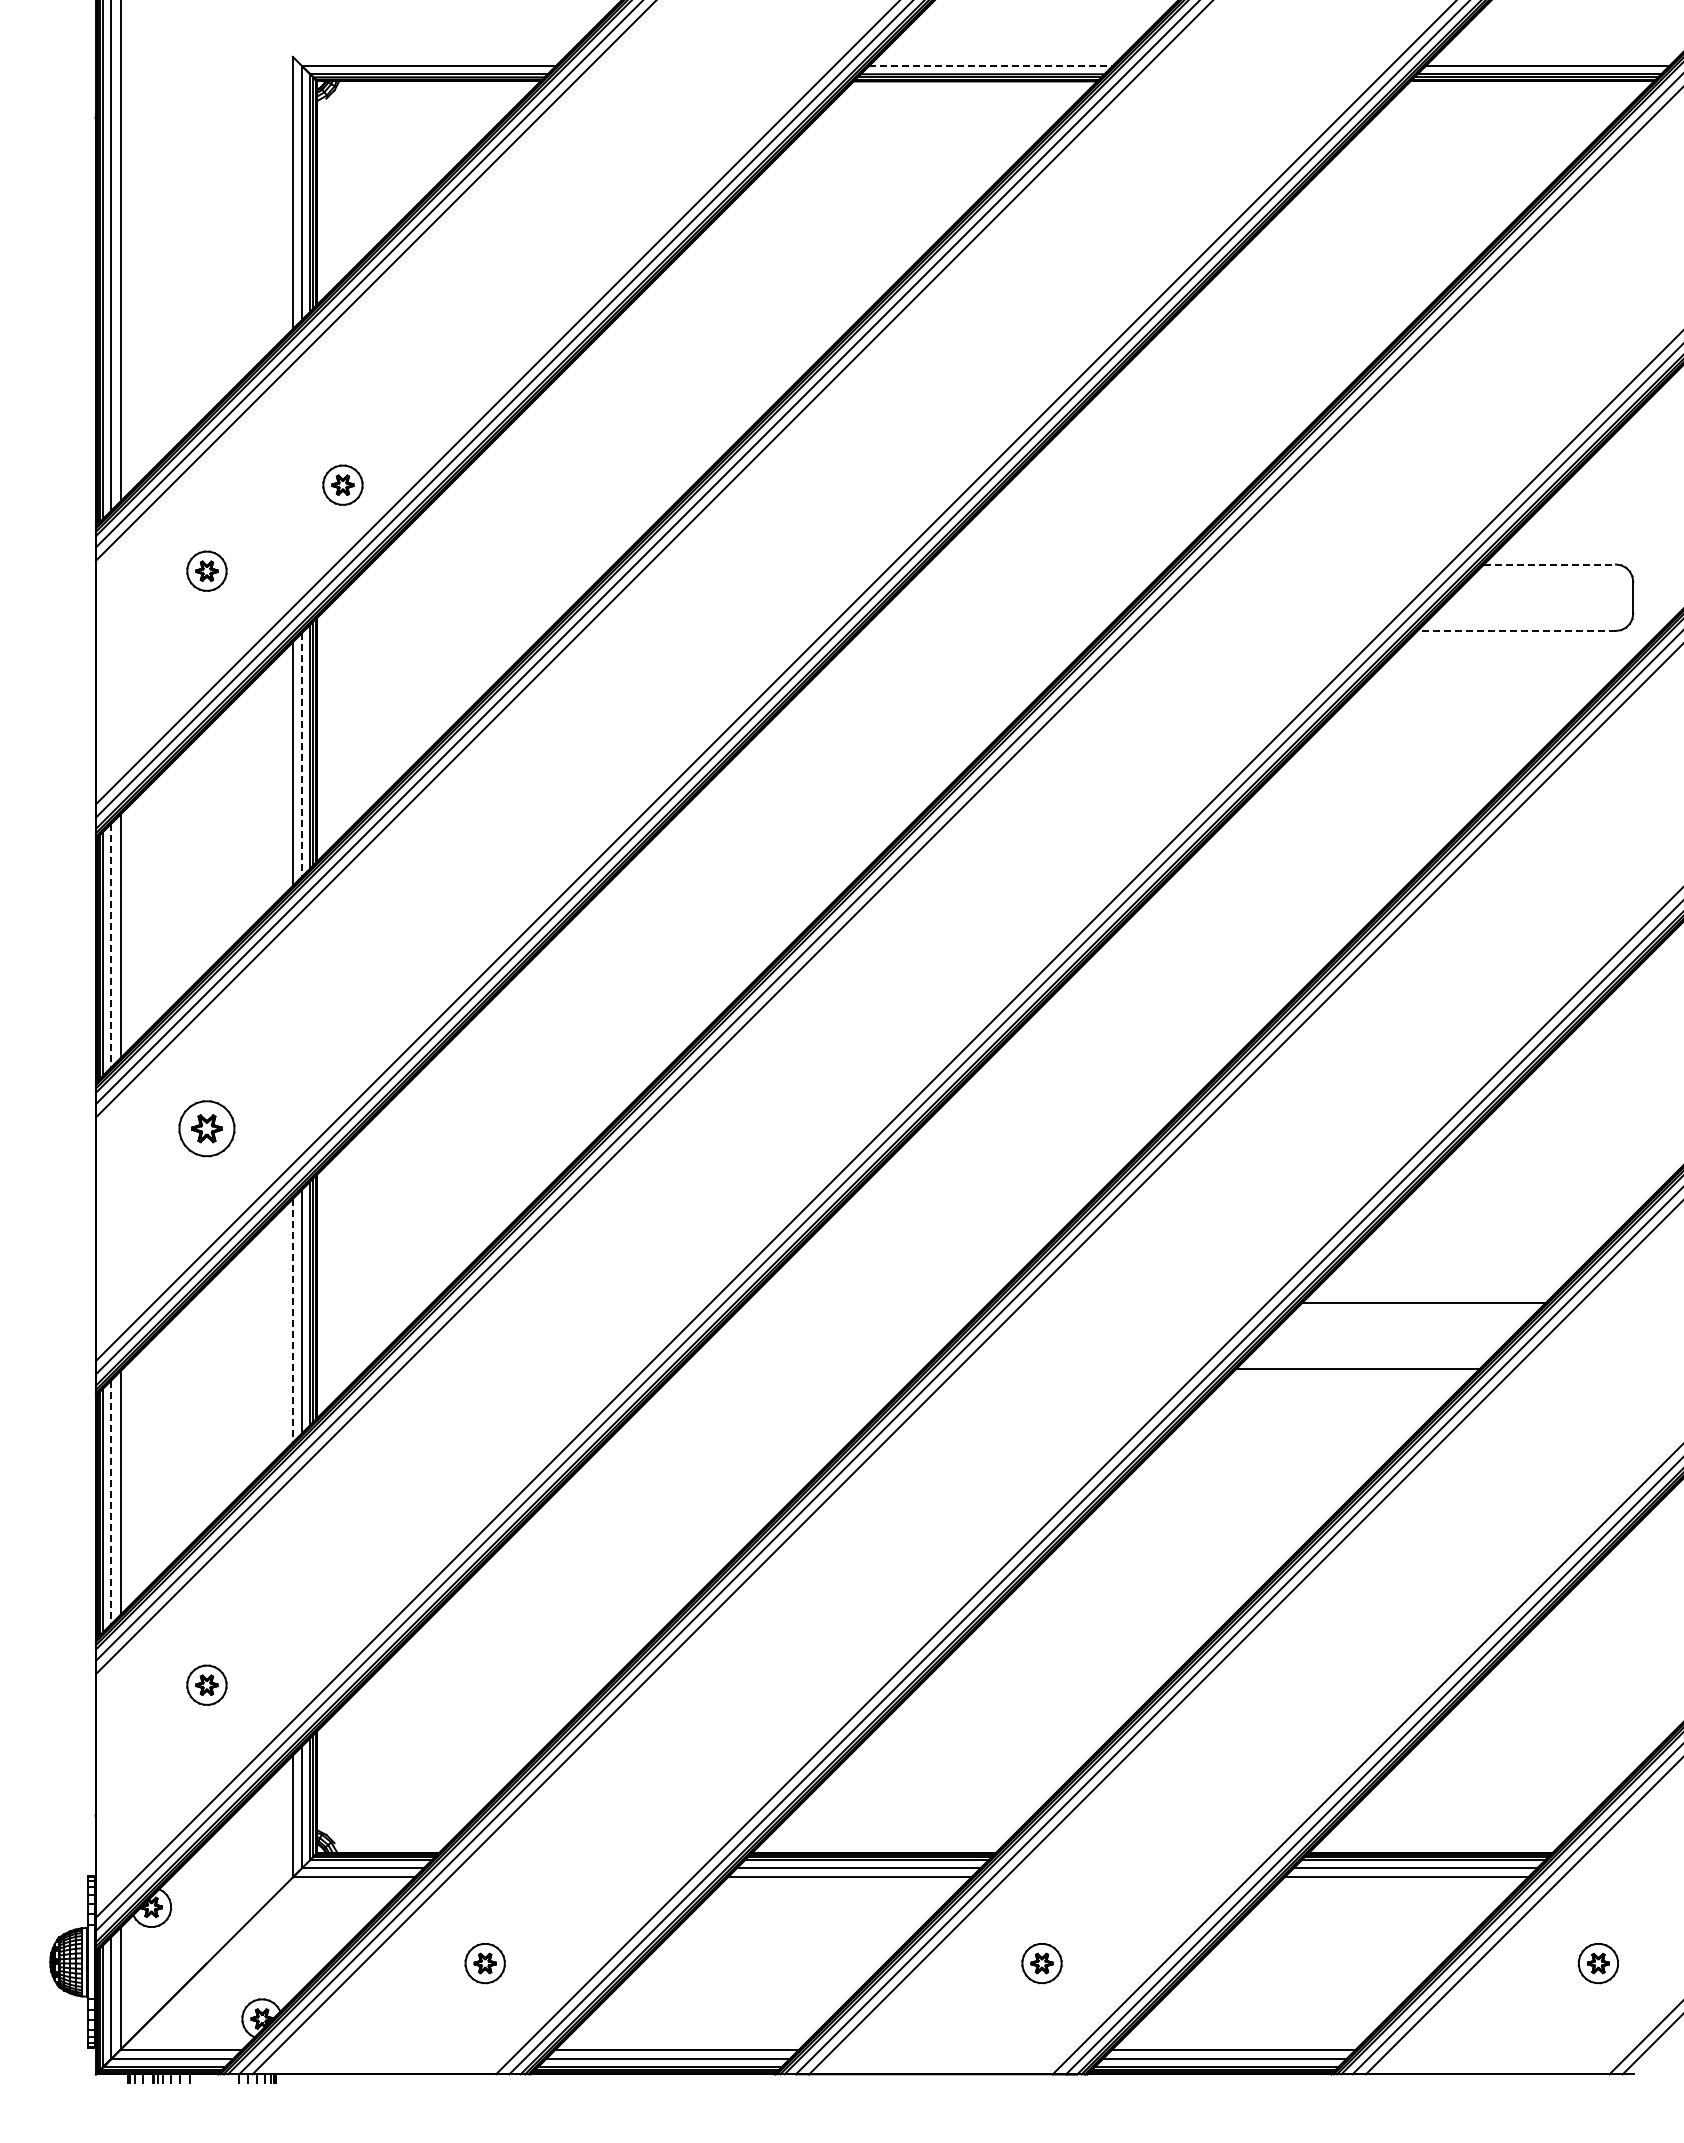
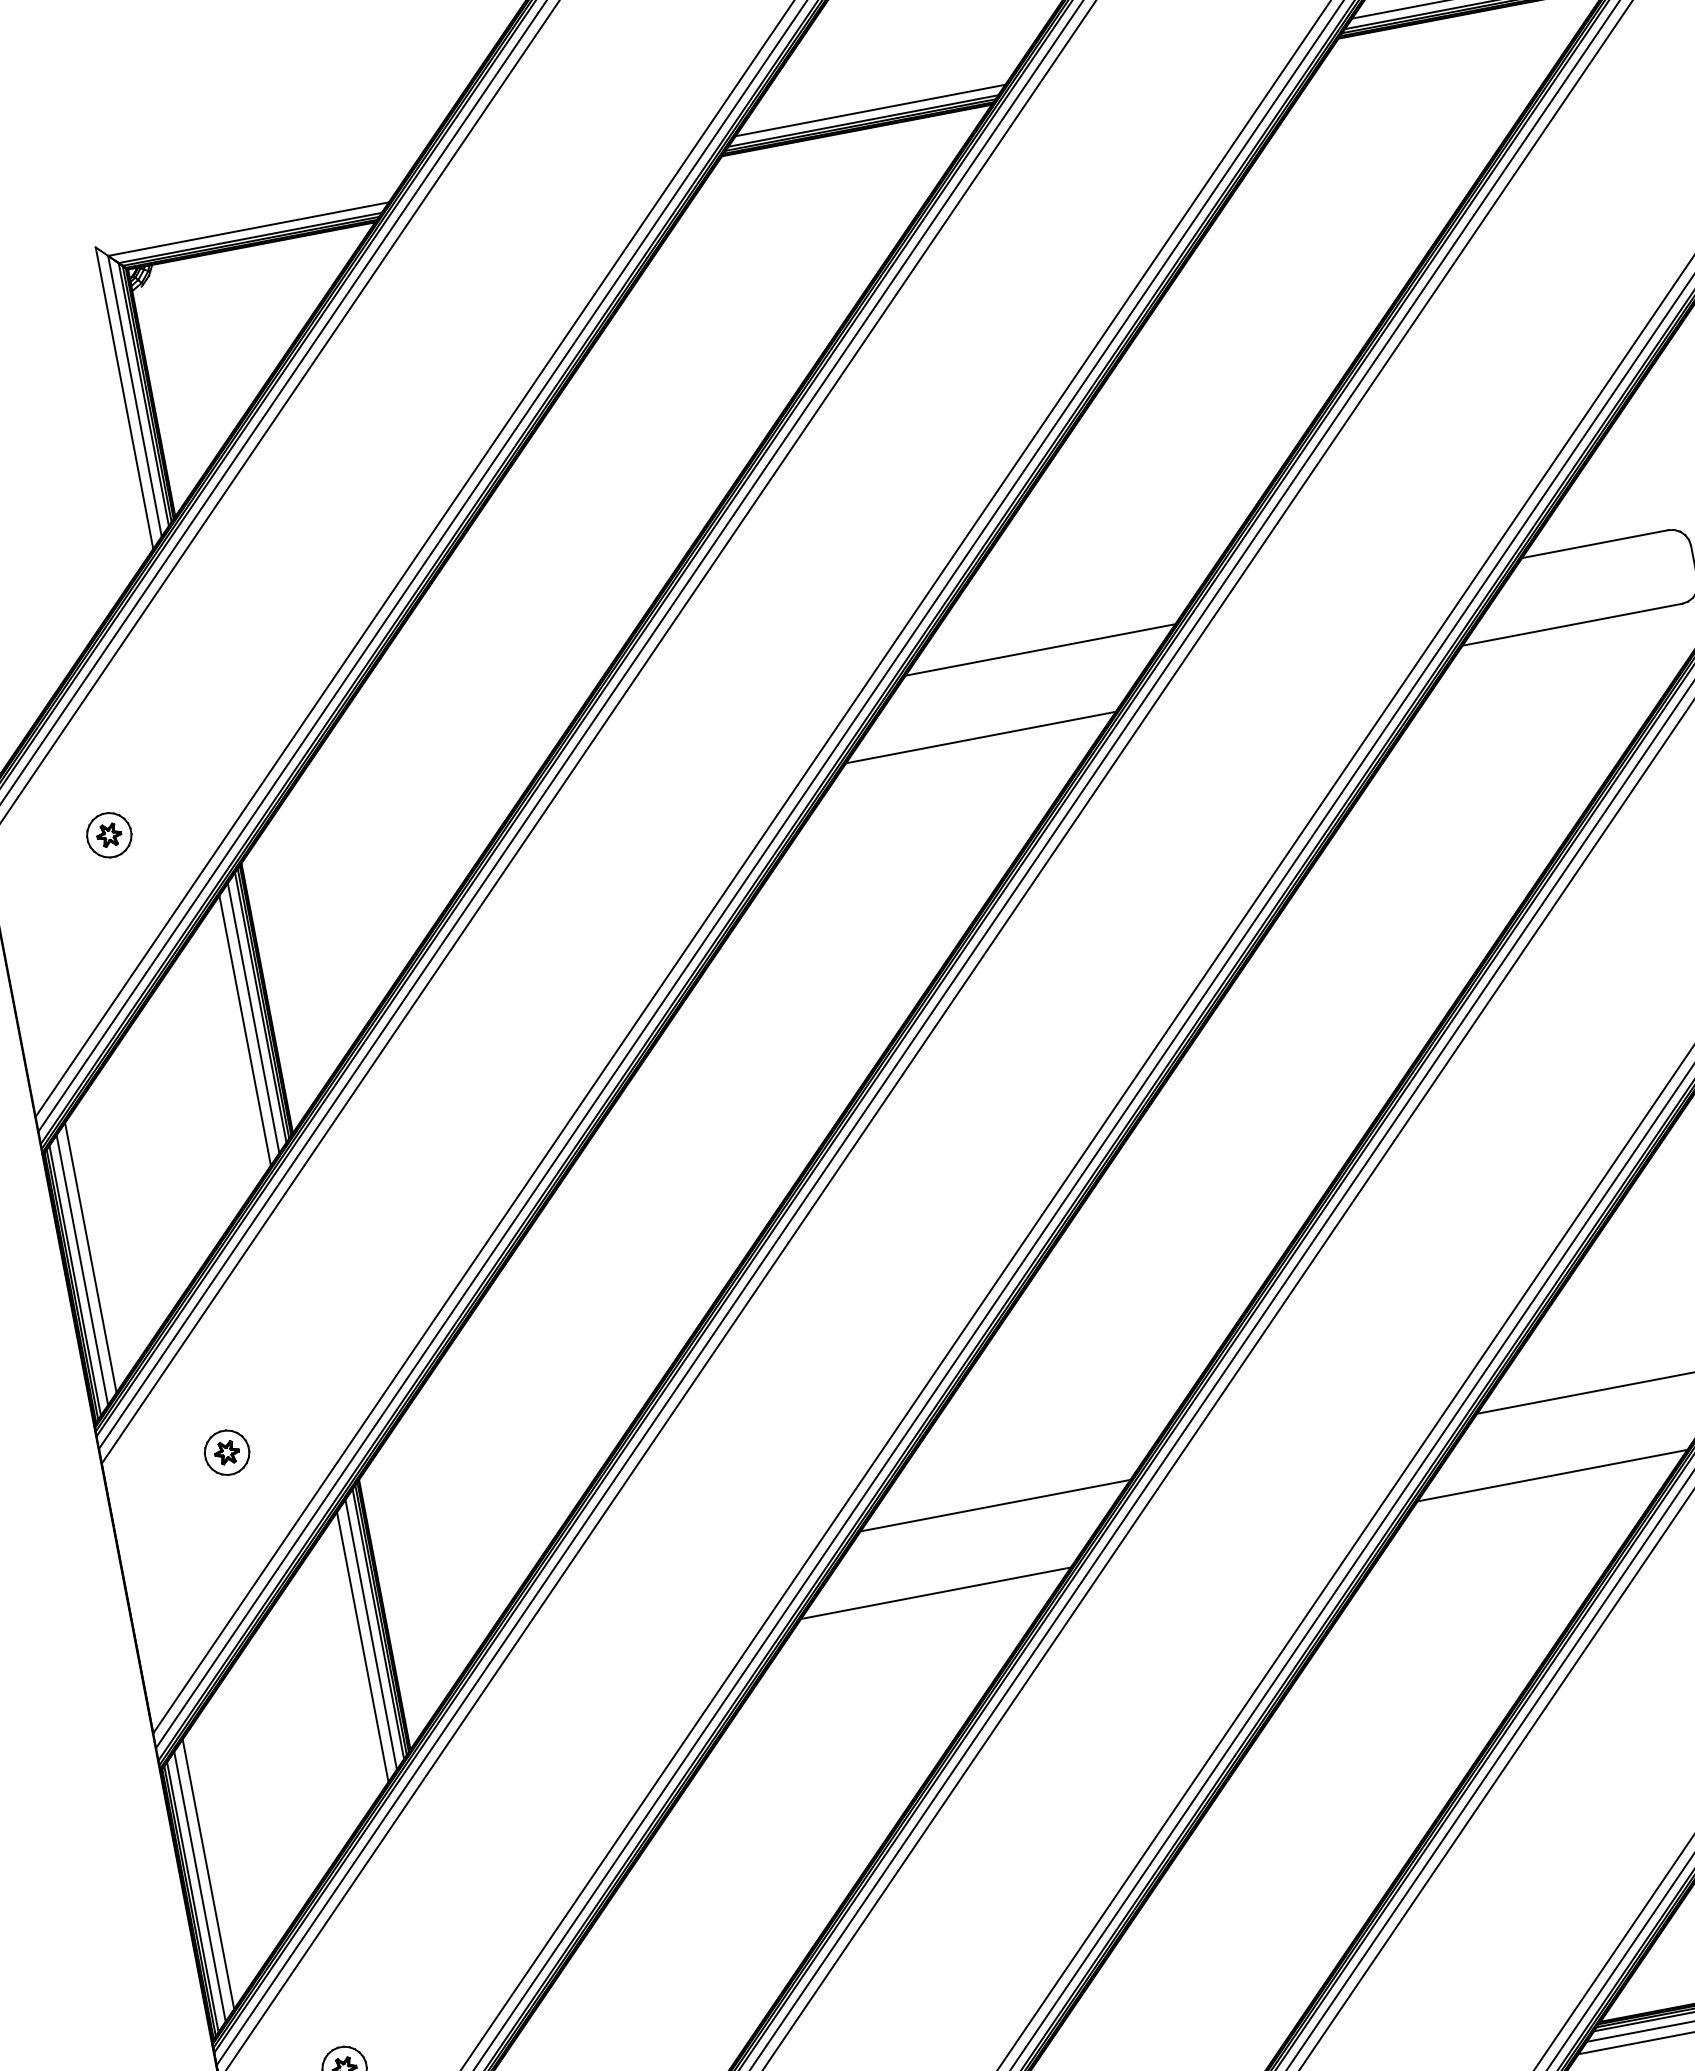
line: (990, 66) -> (870, 110), dashed -> solid
part: (342, 484) -> (241, 710), removed
line: (1048, 564) -> (1039, 650), added
line: (1550, 564) -> (1595, 543), dashed -> solid
line: (982, 630) -> (980, 737), added
line: (1516, 630) -> (1572, 624), dashed -> solid
line: (302, 754) -> (253, 1018), dashed -> solid
line: (111, 945) -> (82, 1269), dashed -> solid
part: (206, 1128) -> (226, 1452), size x0.71
line: (867, 1302) -> (995, 1505), added
line: (292, 1320) -> (362, 1646), dashed -> solid
line: (801, 1369) -> (936, 1593), added
line: (111, 1502) -> (200, 1886), dashed -> solid

